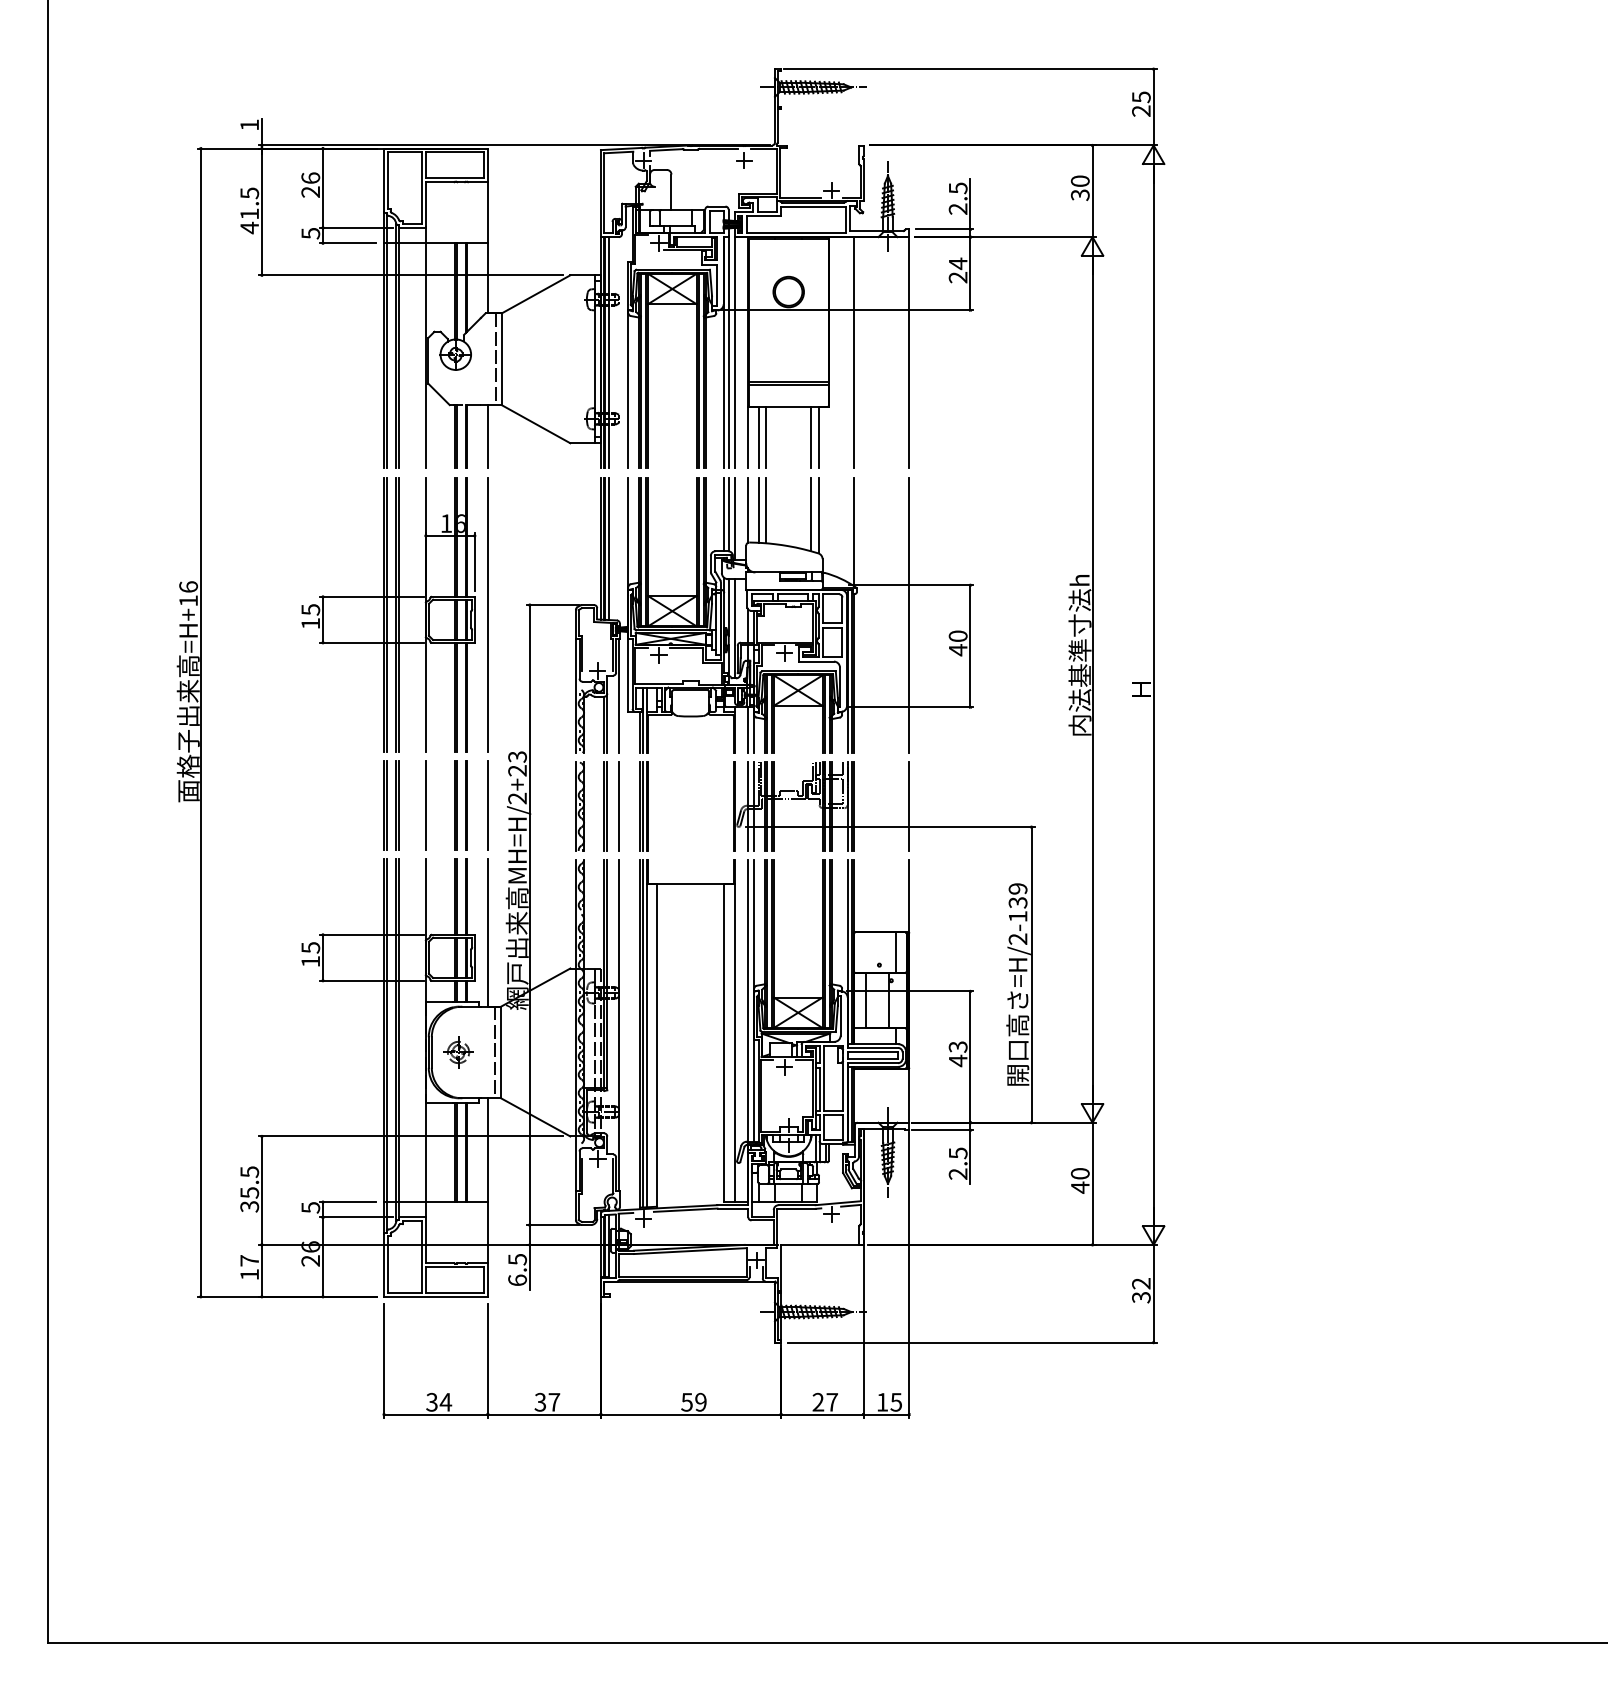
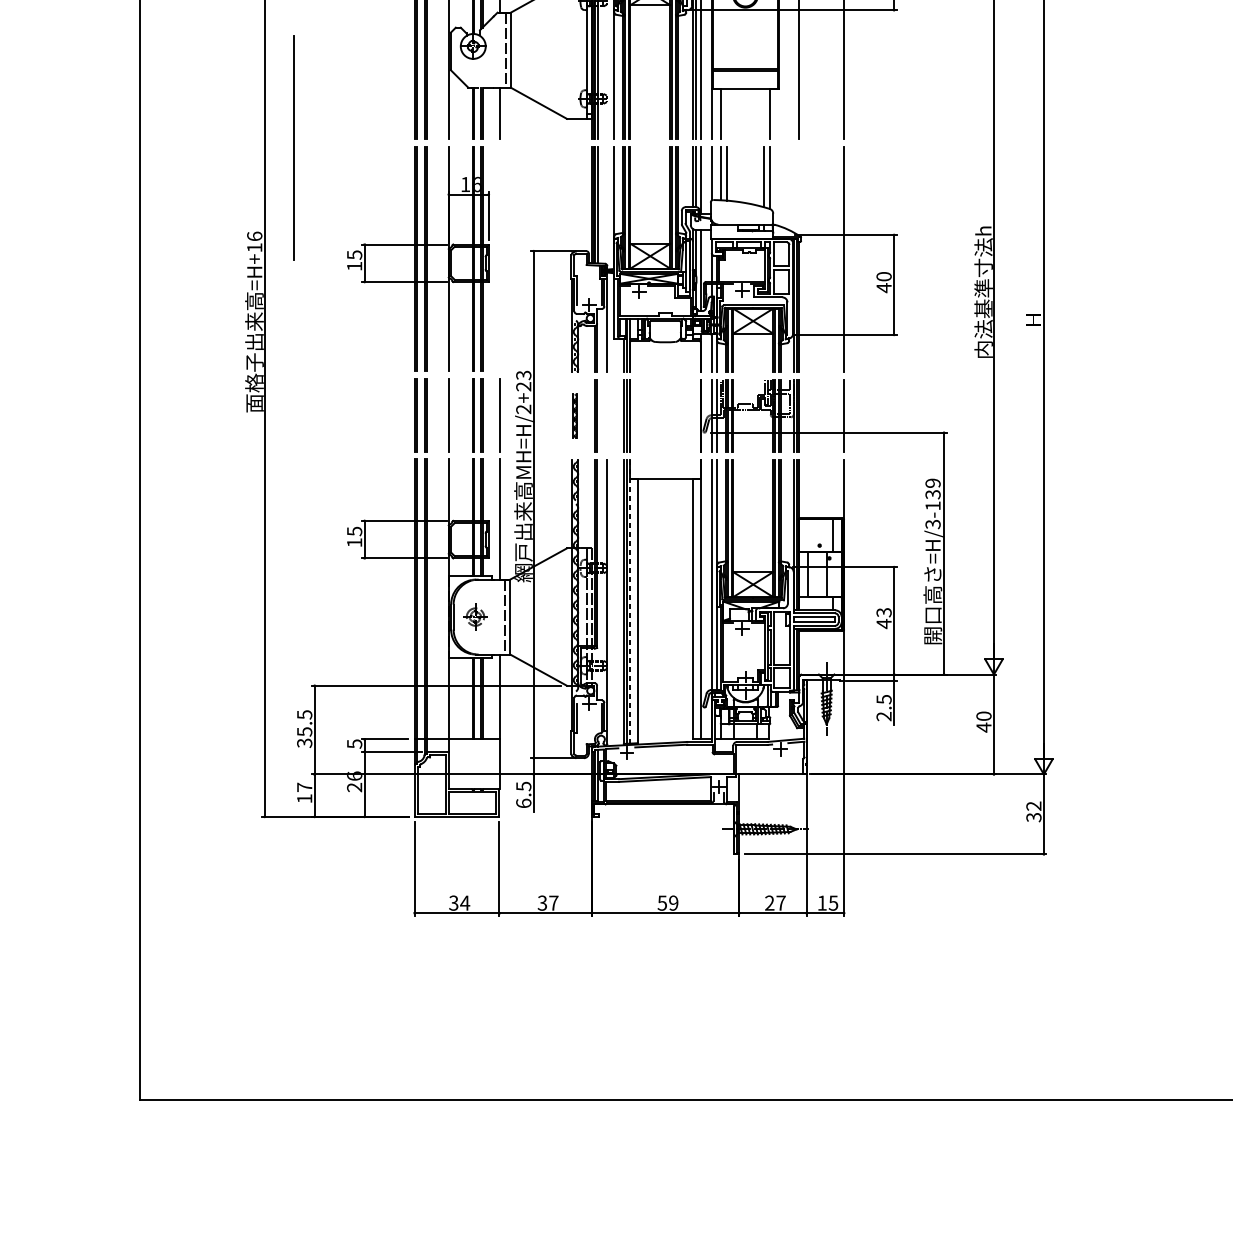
line: (766, 437) -> (727, 114), removed
line: (811, 437) -> (764, 114), removed
line: (853, 531) -> (798, 191), removed
line: (487, 614) -> (293, 147), moved
part: (579, 806) -> (574, 415), size x0.6
line: (619, 806) -> (607, 415), removed
text: (1018, 939) -> (933, 524), =H/2-139 -> =H/3-139
line: (647, 1033) -> (630, 601), solid -> dashed

